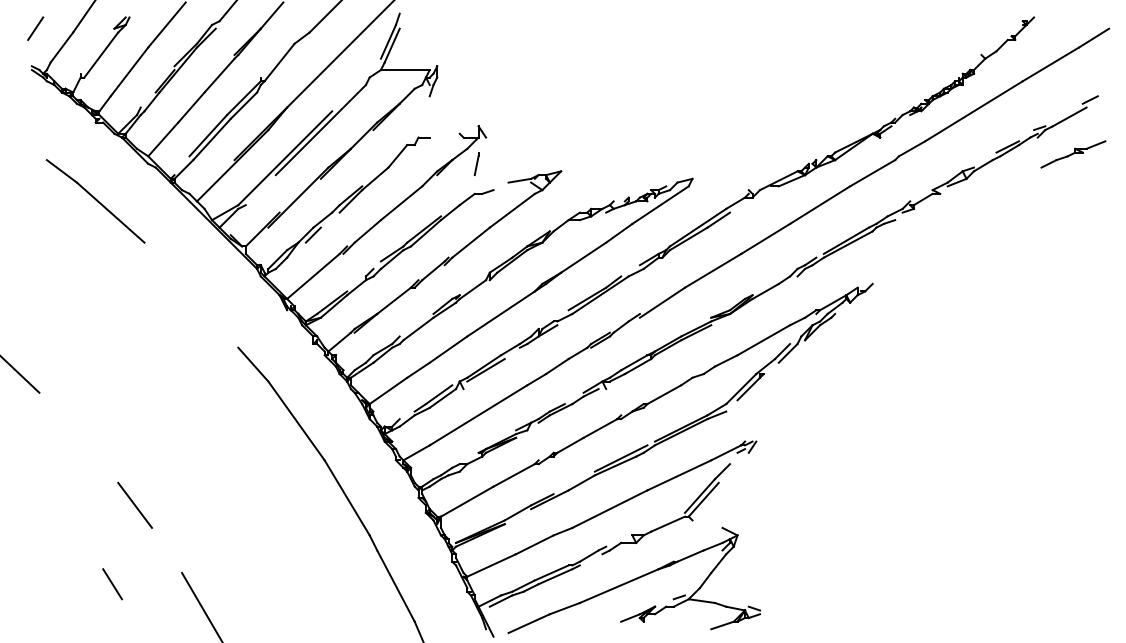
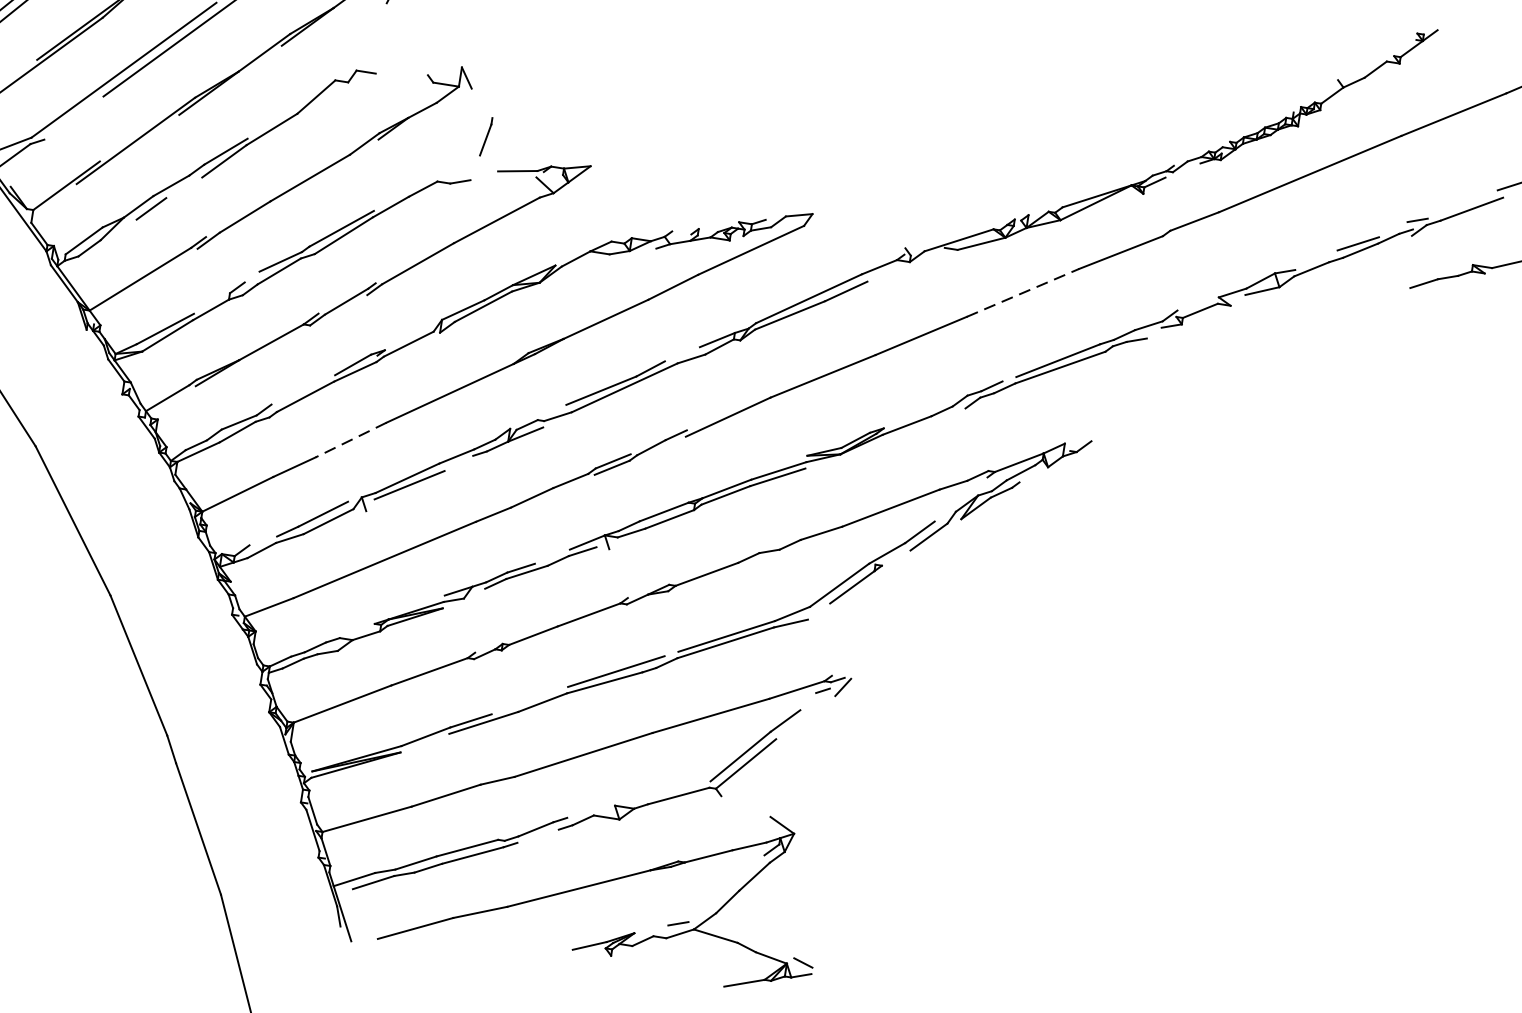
line: (476, 163) -> (486, 136), moved
line: (820, 204) -> (1023, 291), solid -> dashed
line: (448, 349) -> (351, 439), solid -> dashed

